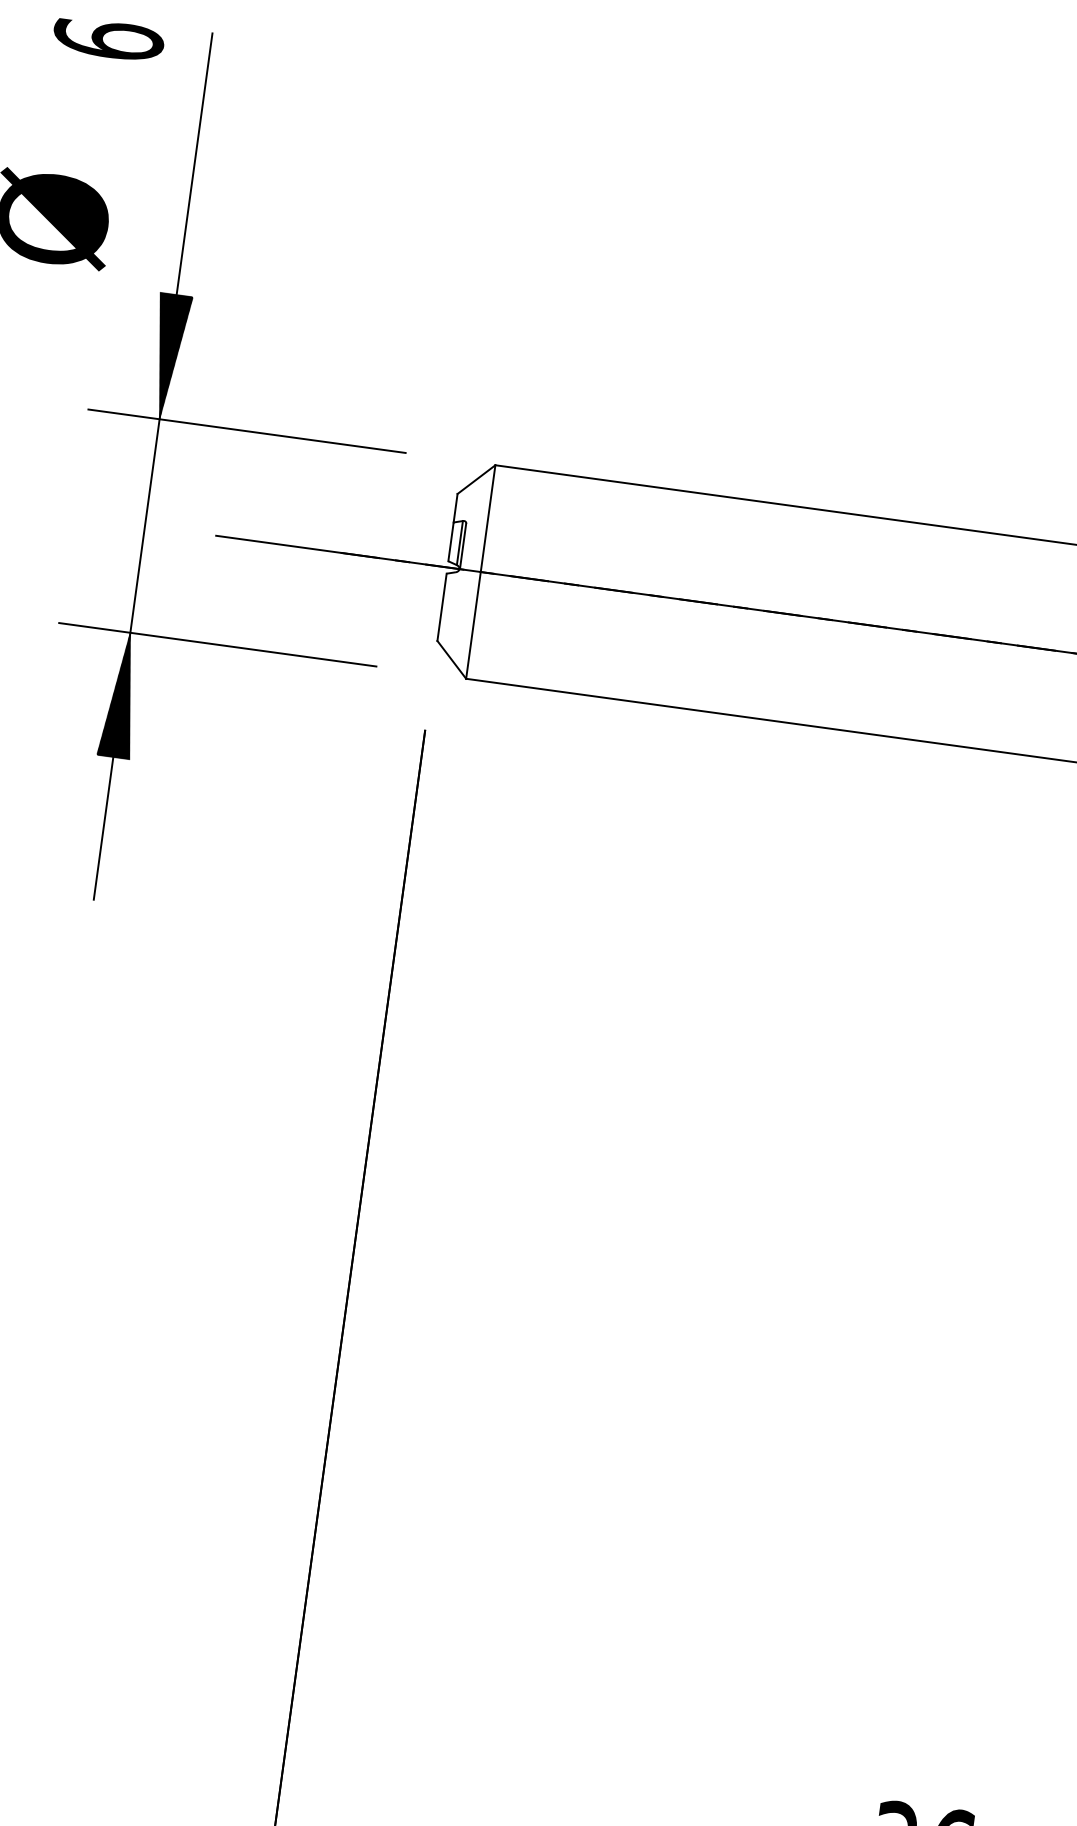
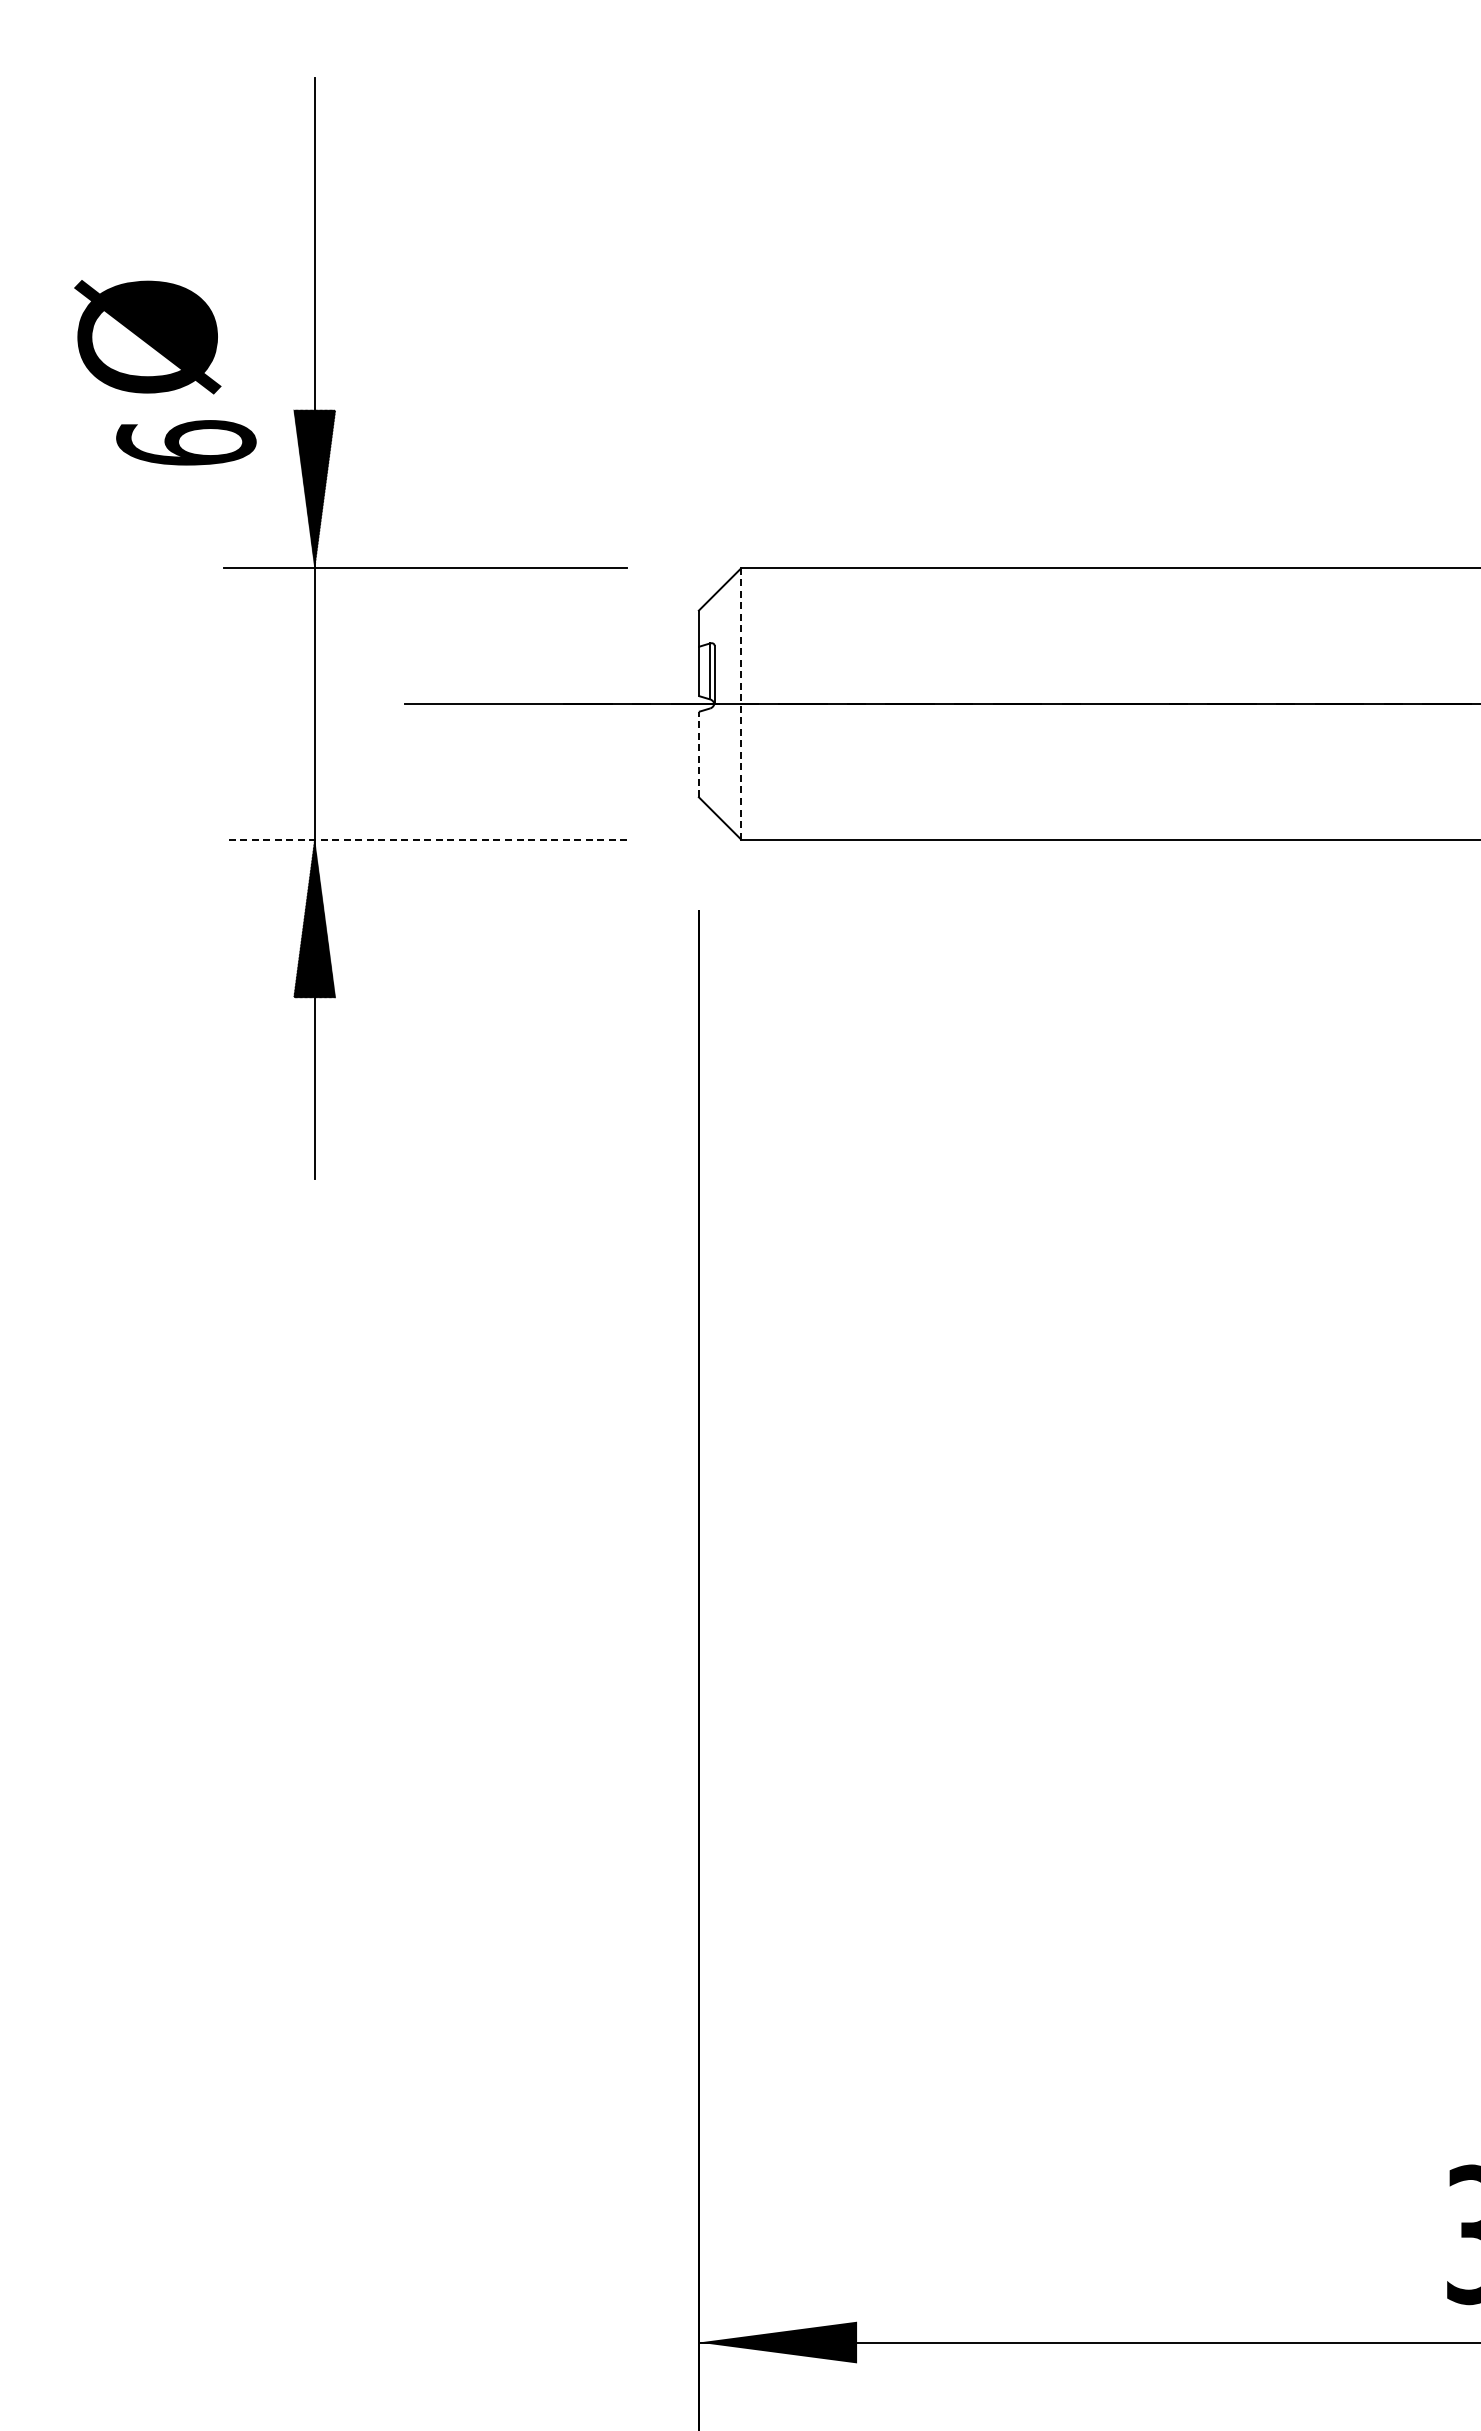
text: (108, 39) -> (186, 442), moved
line: (481, 571) -> (741, 703), solid -> dashed
line: (441, 607) -> (698, 754), solid -> dashed
line: (217, 644) -> (425, 839), solid -> dashed

